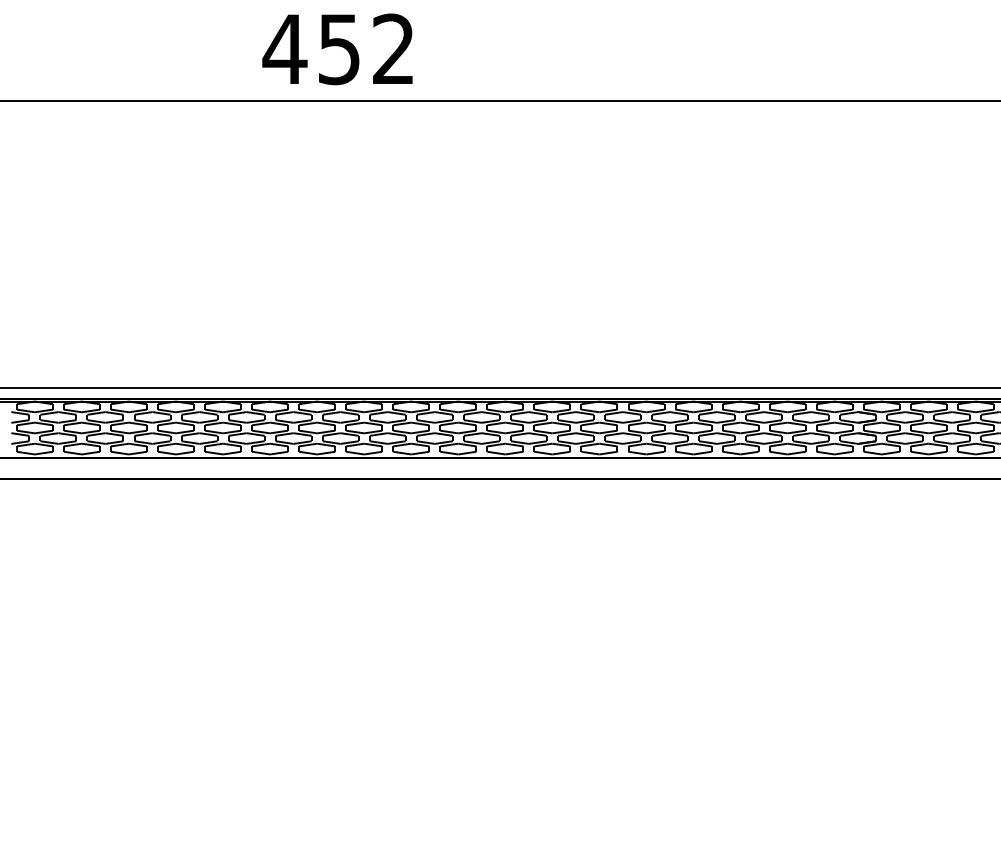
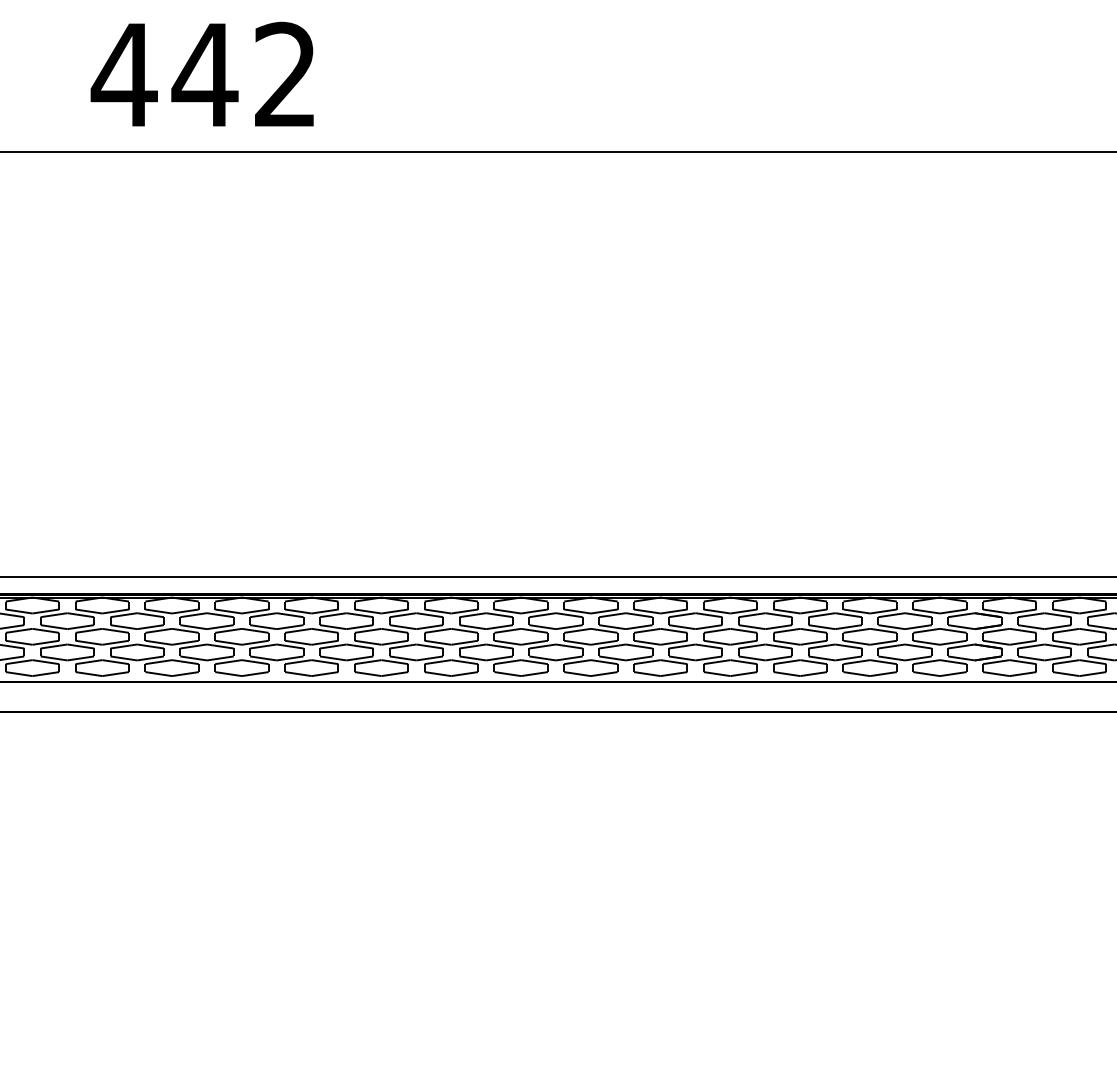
text: (338, 49) -> (203, 75), 452 -> 442

